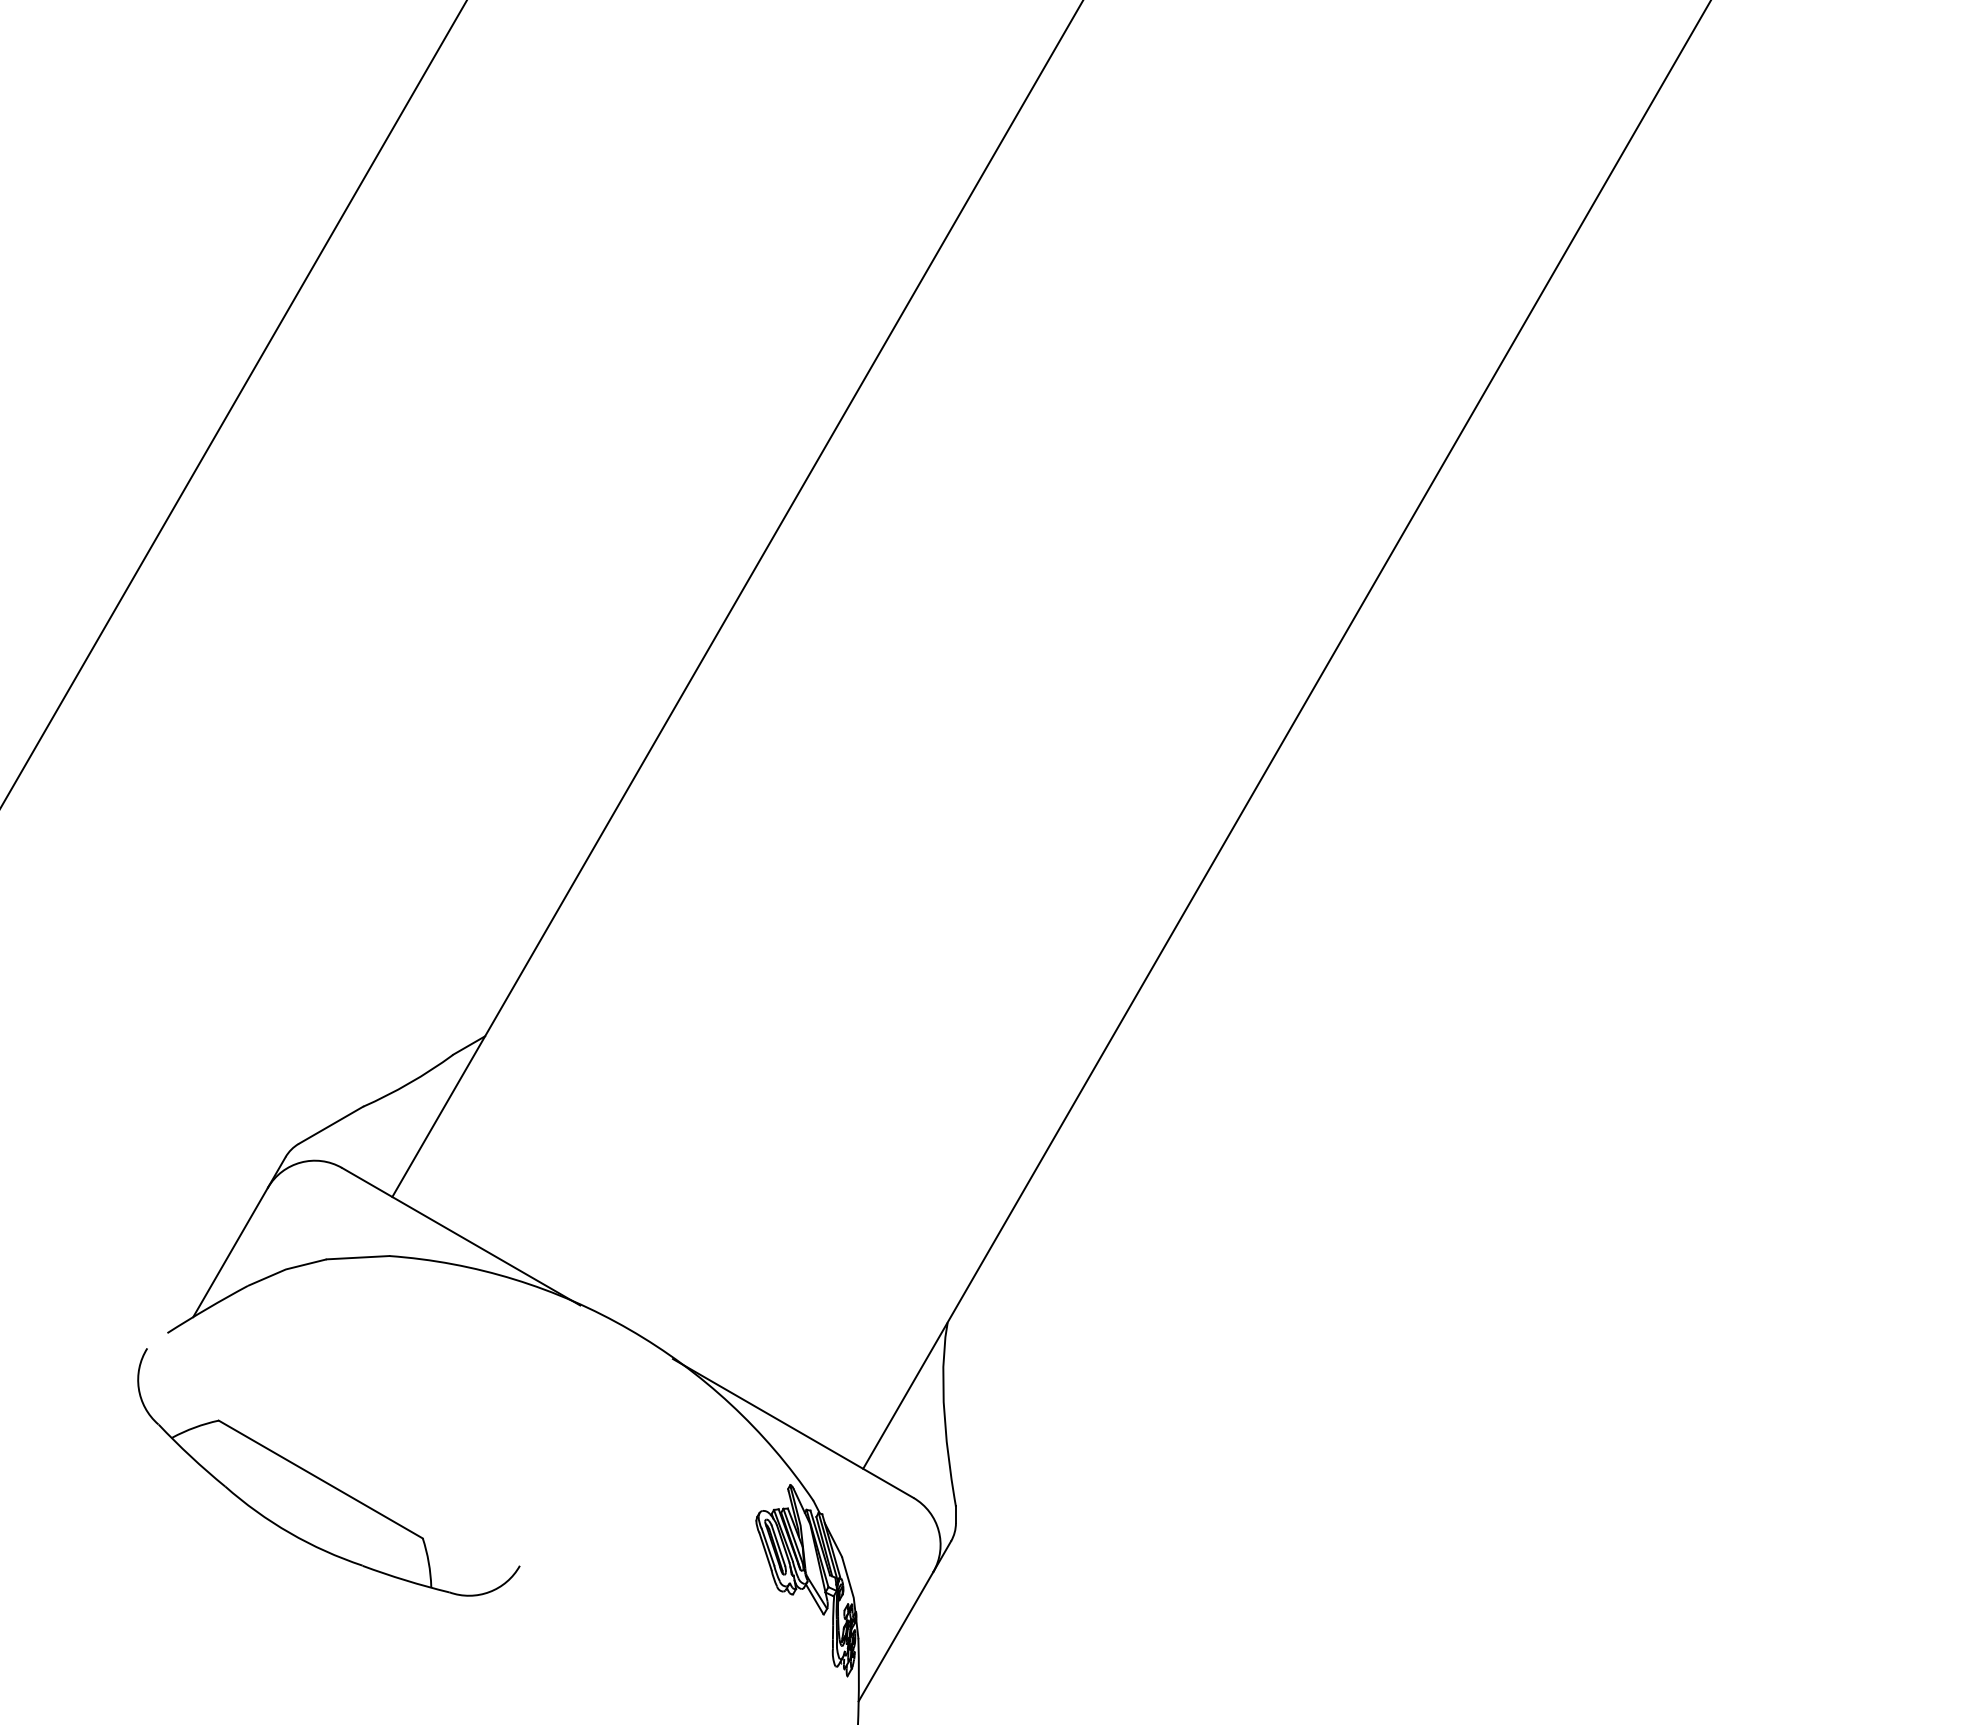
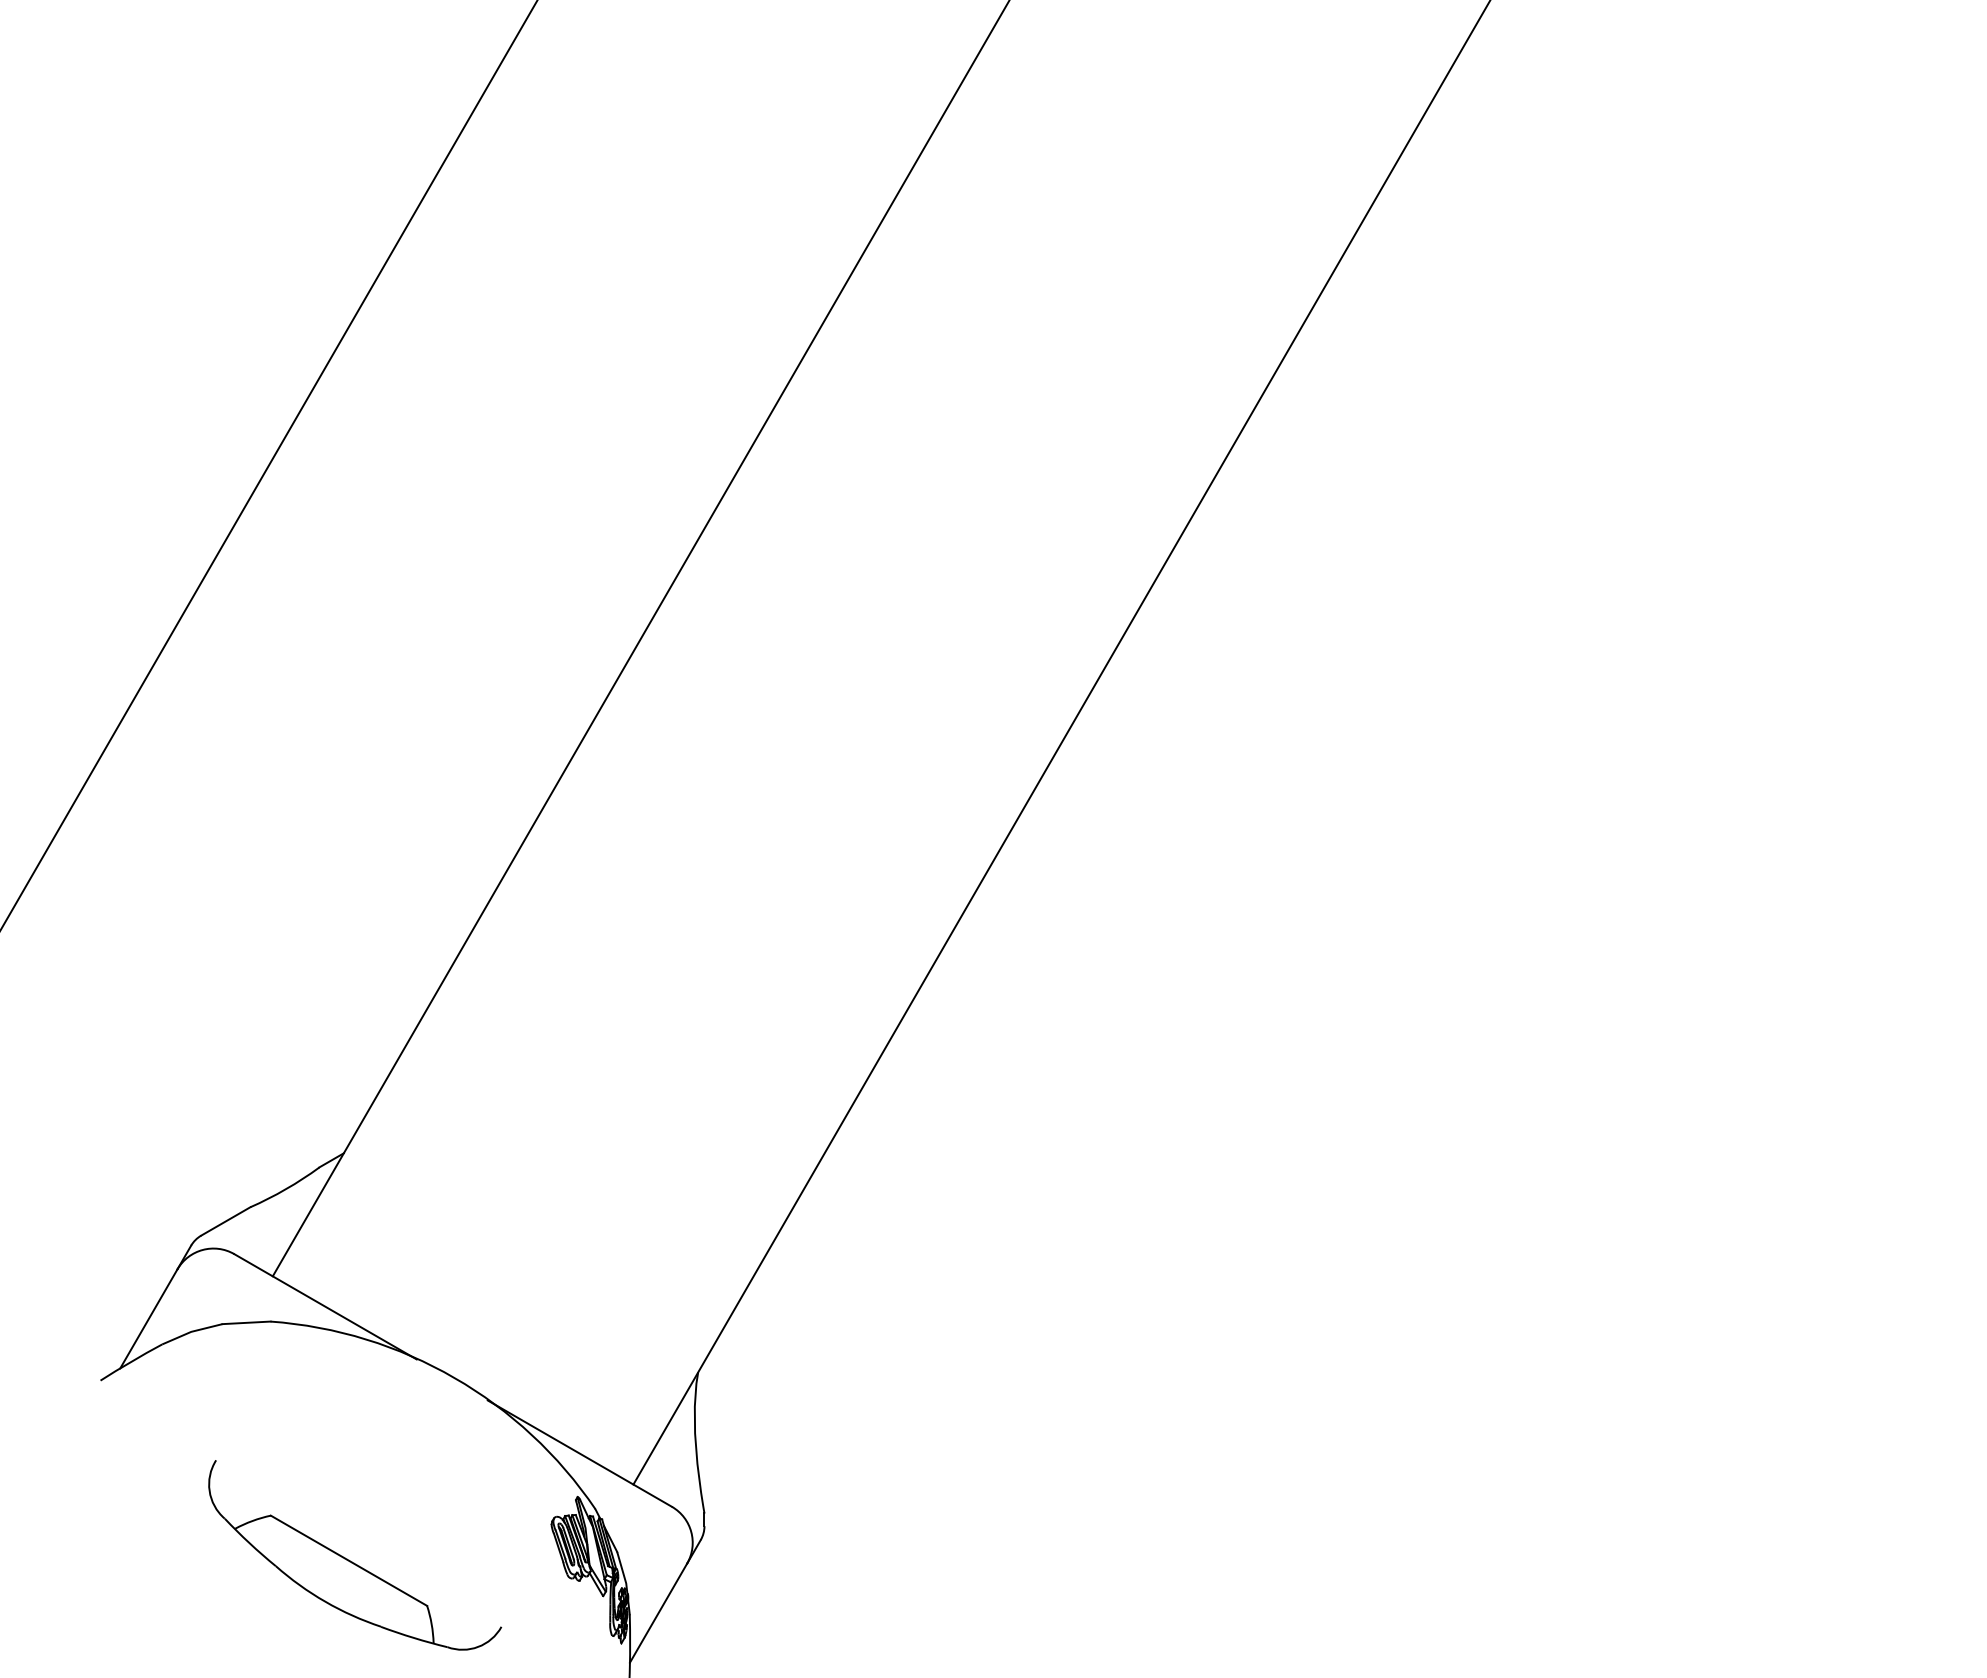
part: (325, 1480) -> (352, 1561), moved

